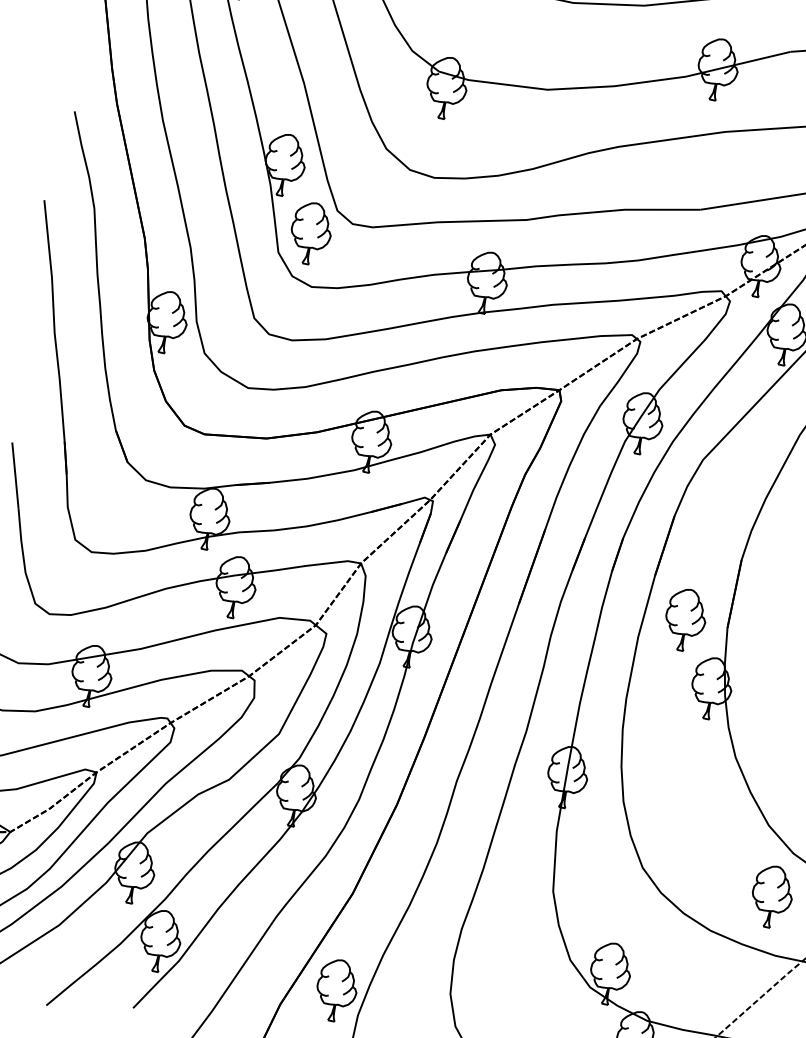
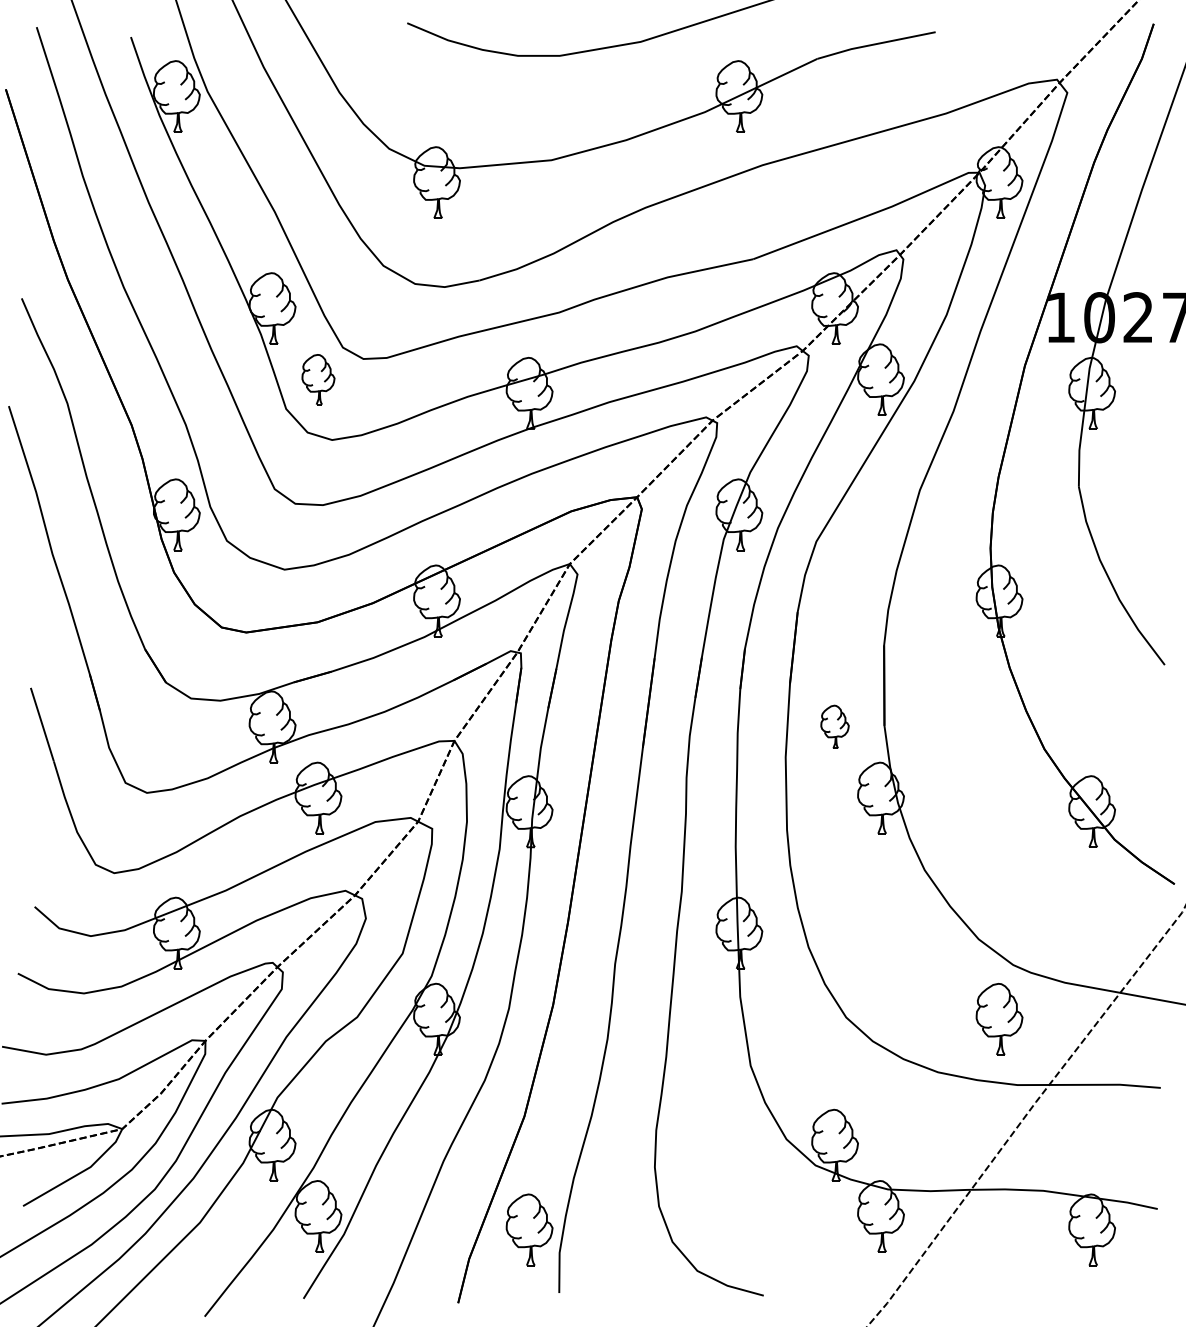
part: (311, 233) -> (318, 379), size x0.7
part: (685, 619) -> (834, 726), size x0.6

